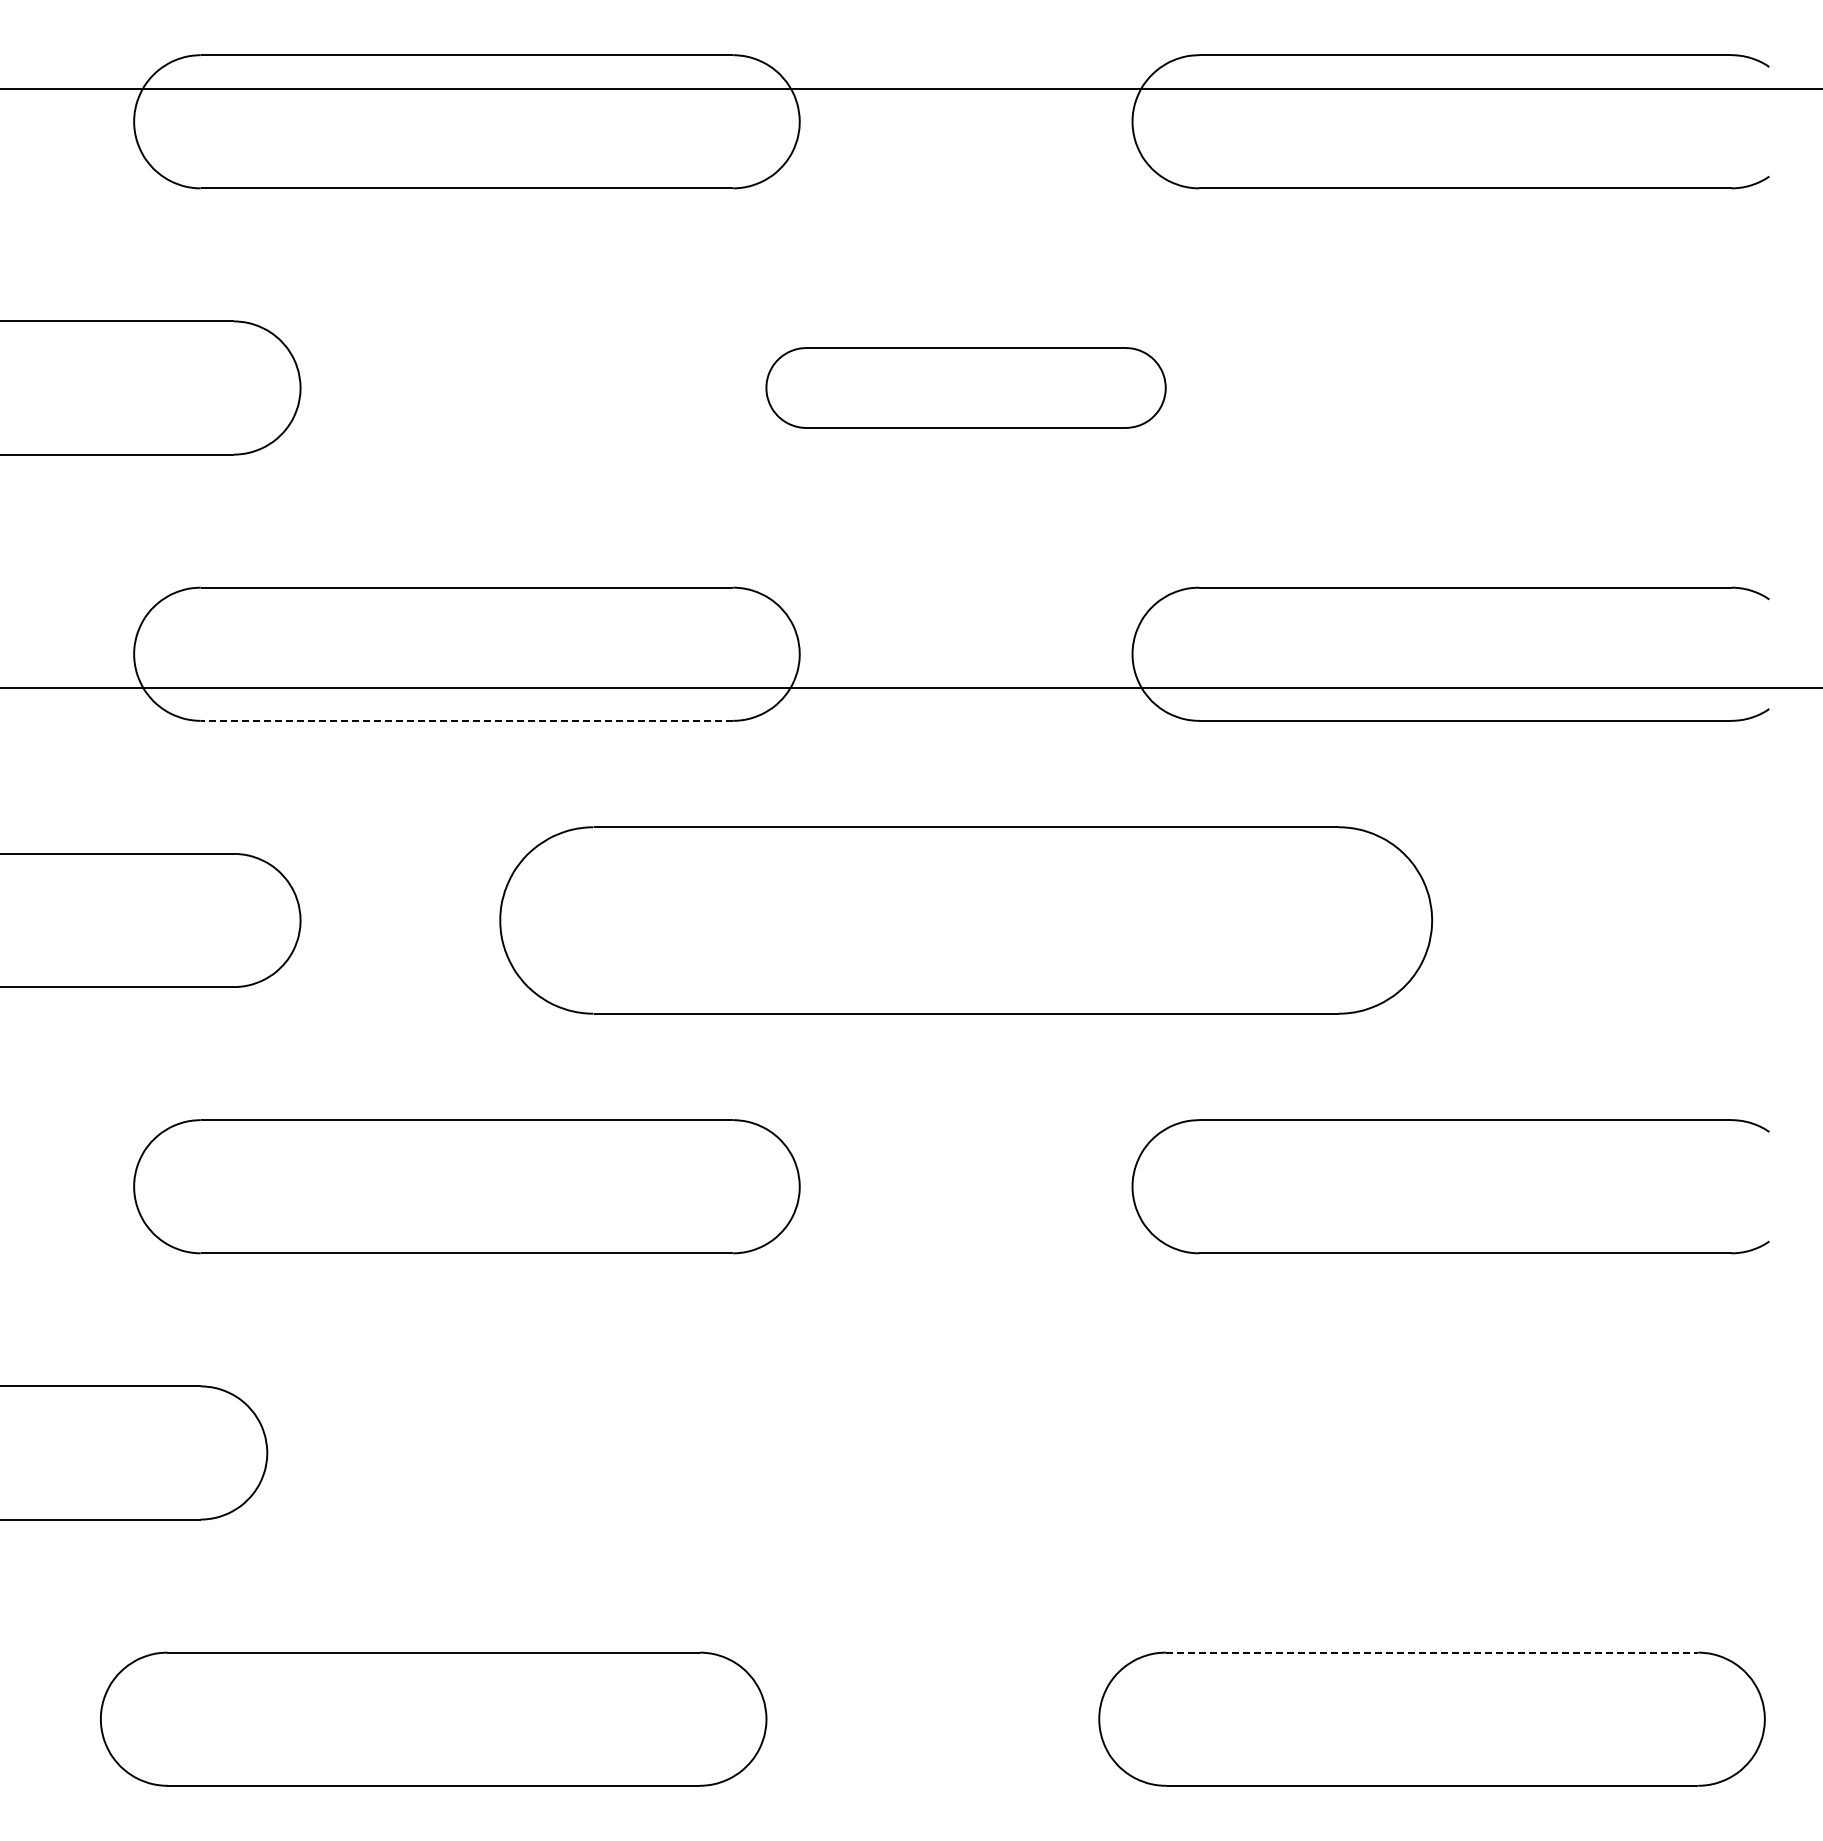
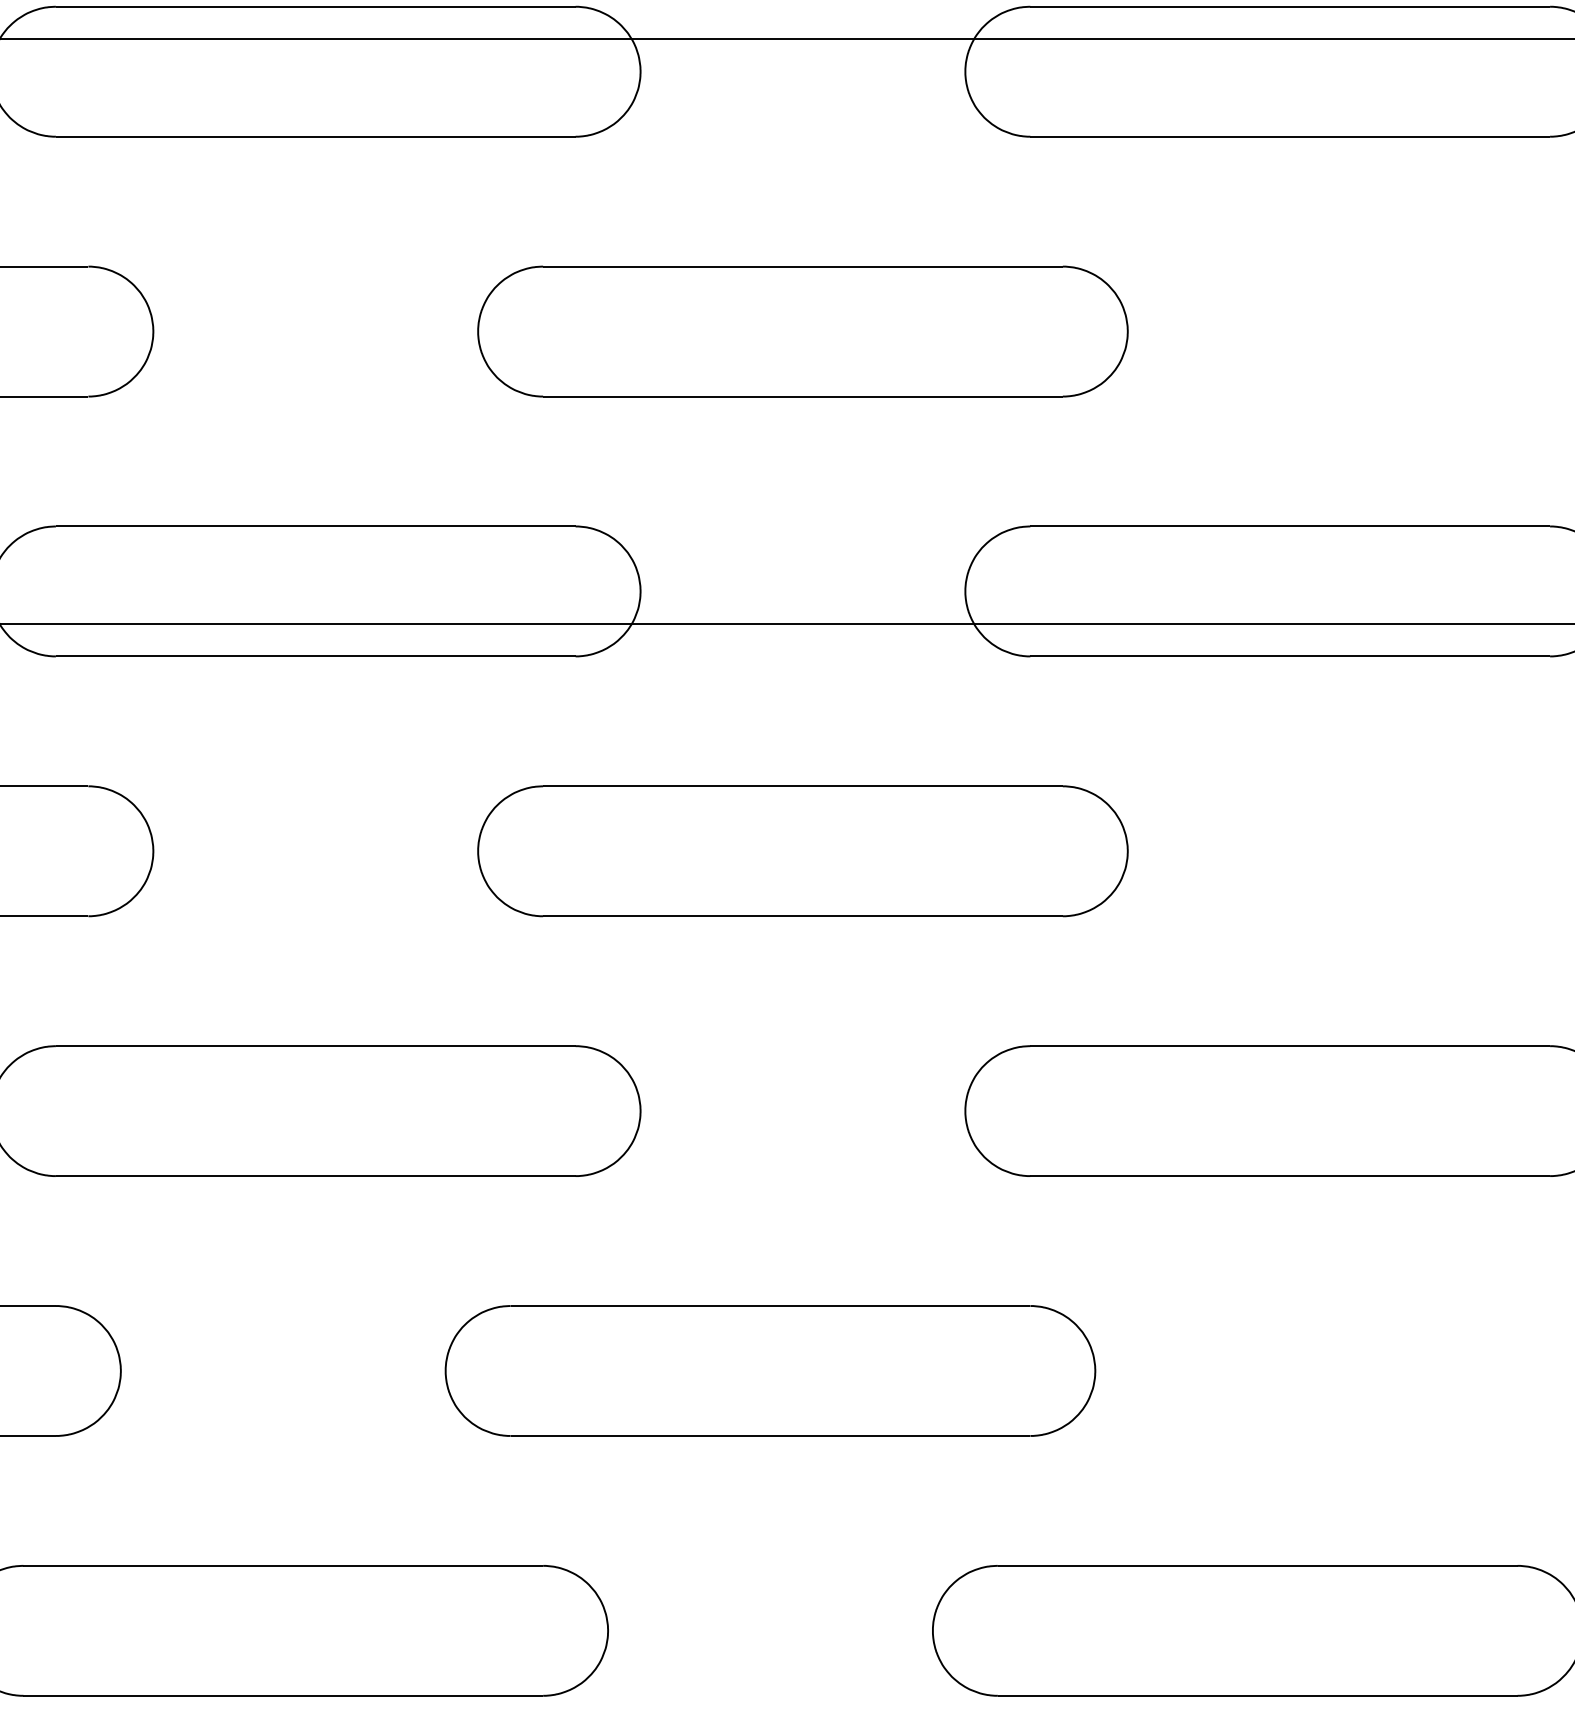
part: (965, 387) -> (802, 331), size x1.67
line: (466, 720) -> (315, 656), dashed -> solid
part: (965, 920) -> (802, 851), size x0.71
part: (932, 1452) -> (770, 1370), added
line: (1432, 1652) -> (1258, 1565), dashed -> solid

